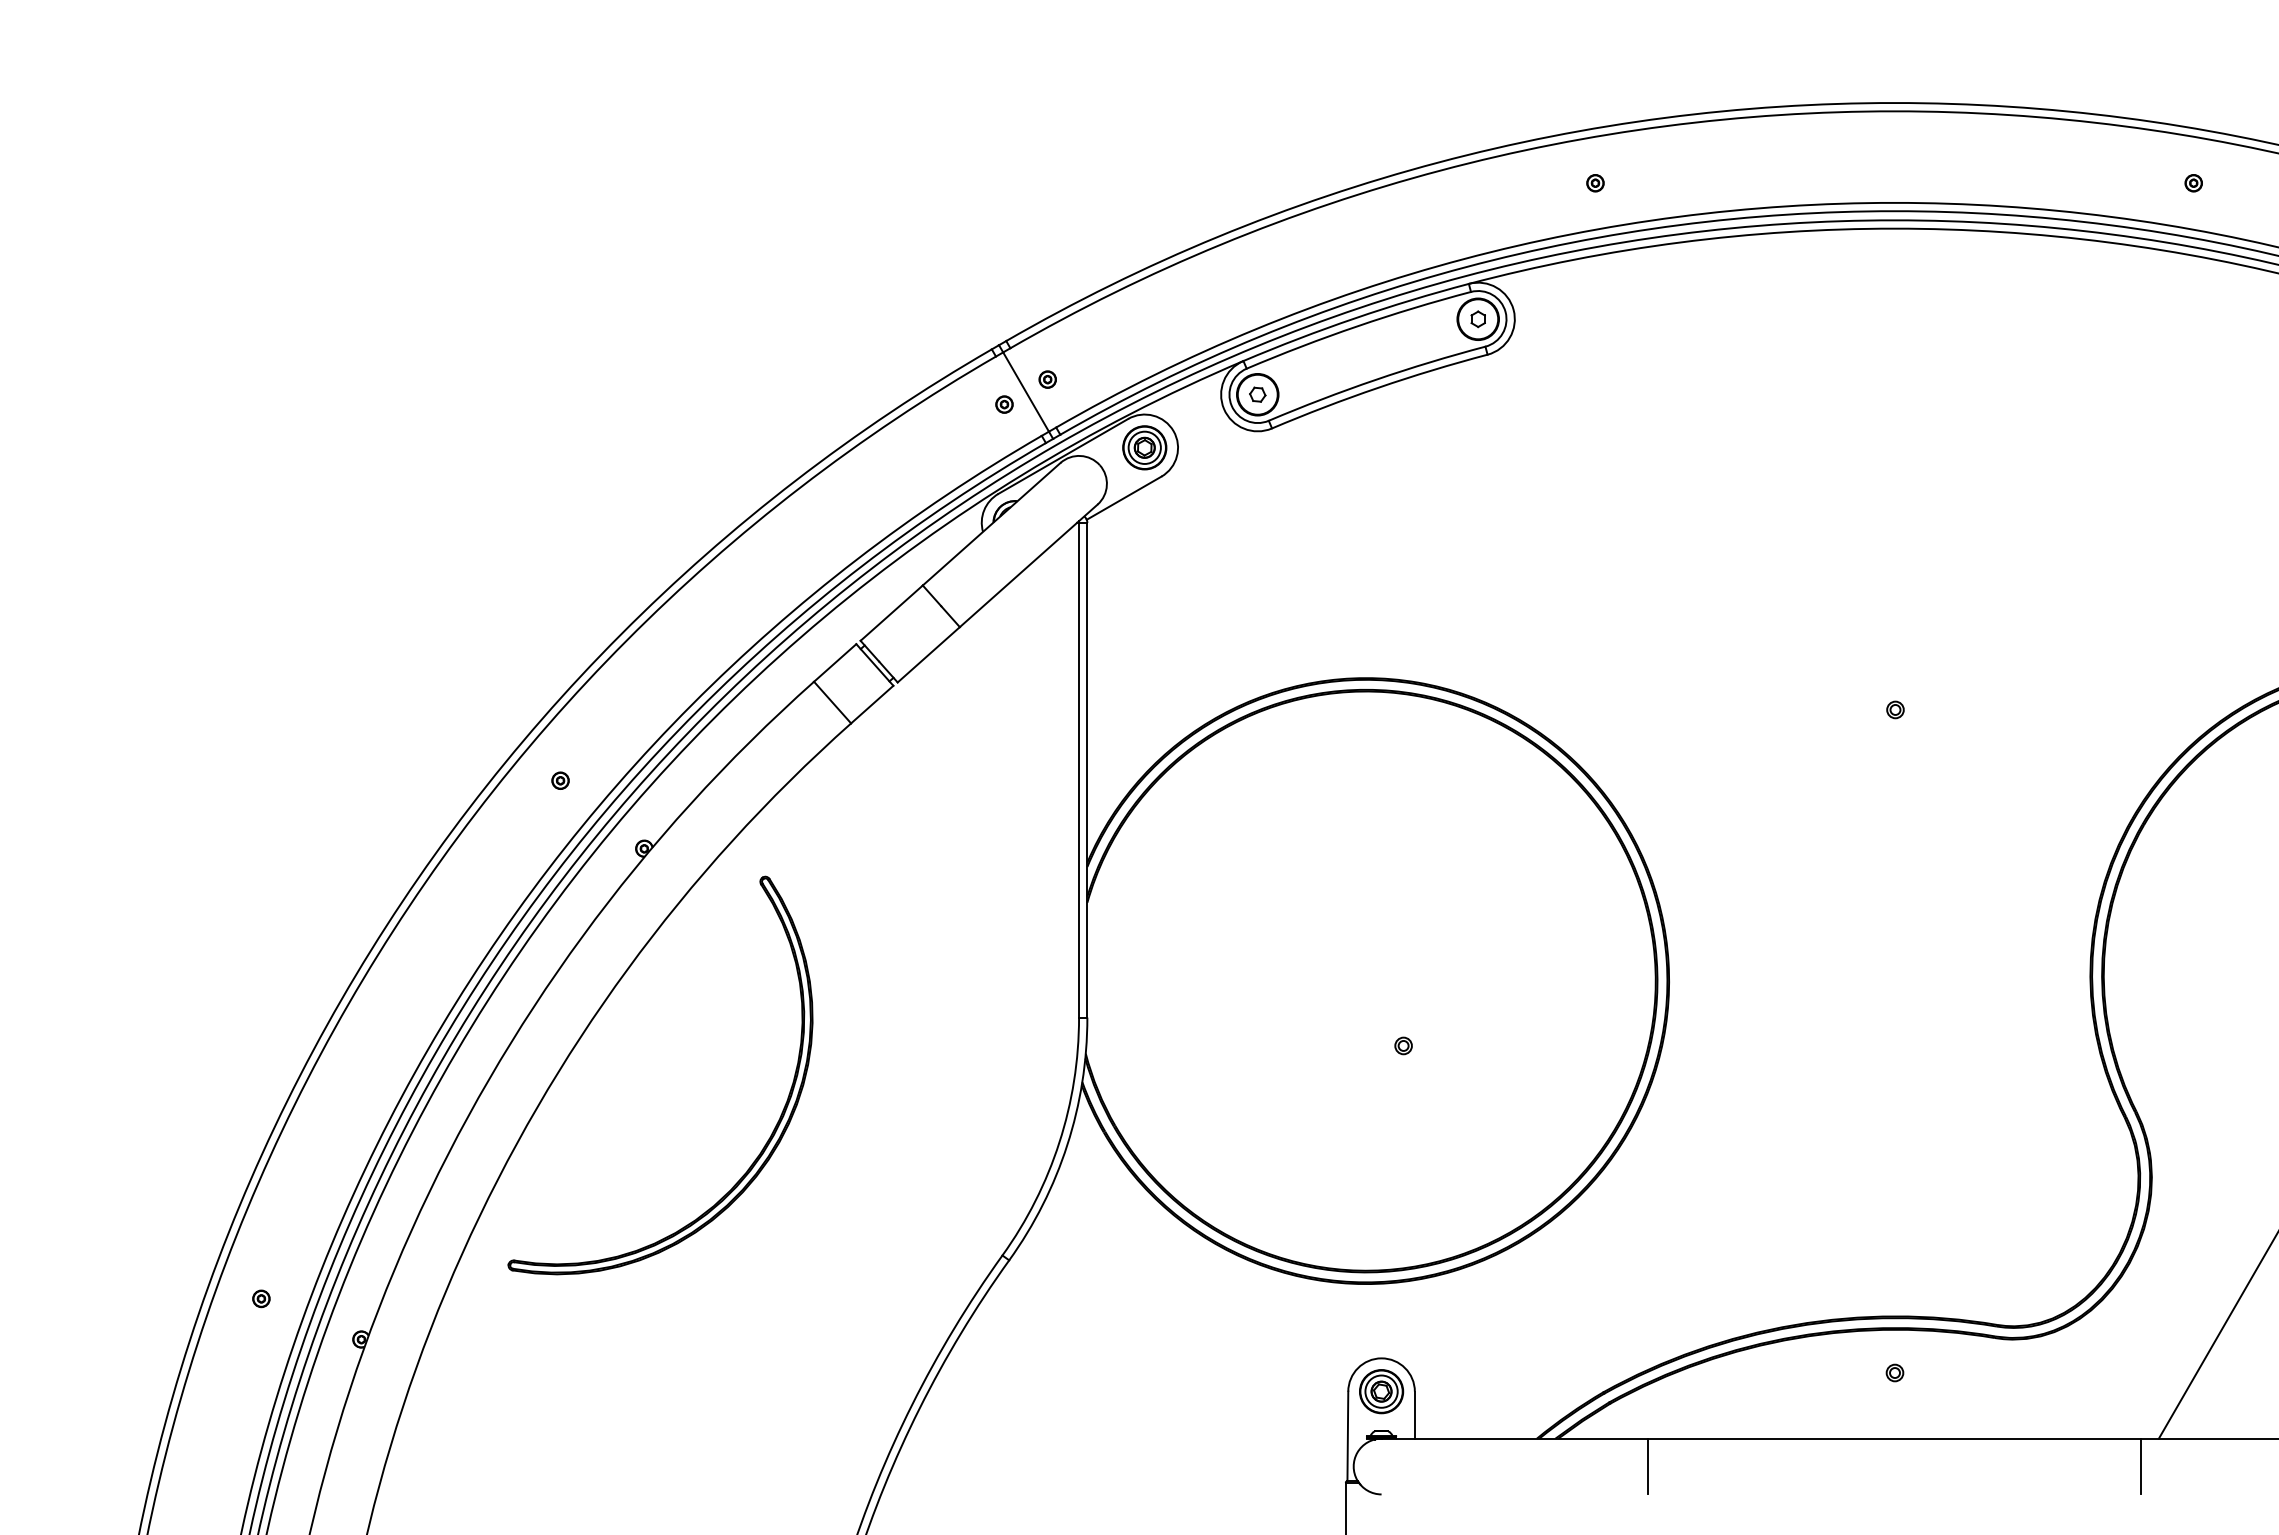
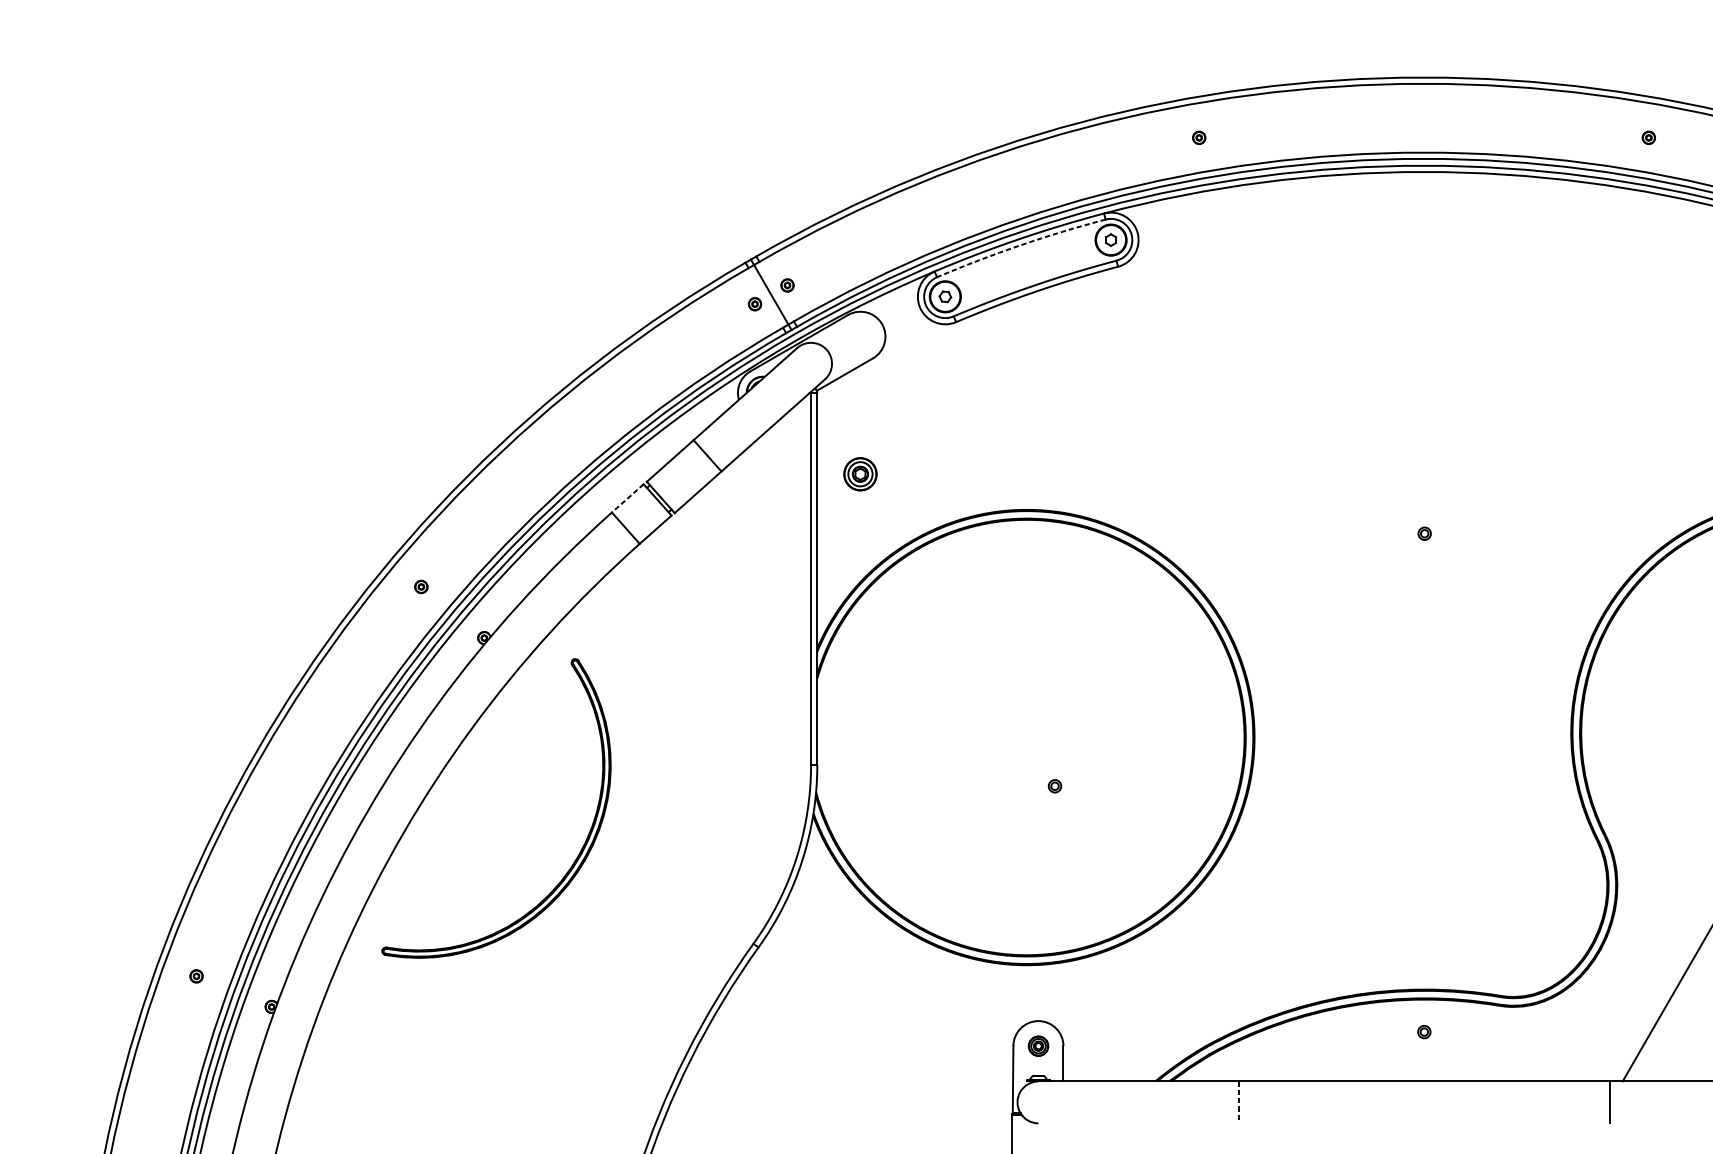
arc: (1357, 326) -> (1020, 245), solid -> dashed
part: (1144, 447) -> (860, 474), moved
line: (834, 663) -> (627, 498), solid -> dashed
part: (1381, 1391) -> (1038, 1045), size x0.6
line: (1647, 1466) -> (1238, 1102), solid -> dashed

